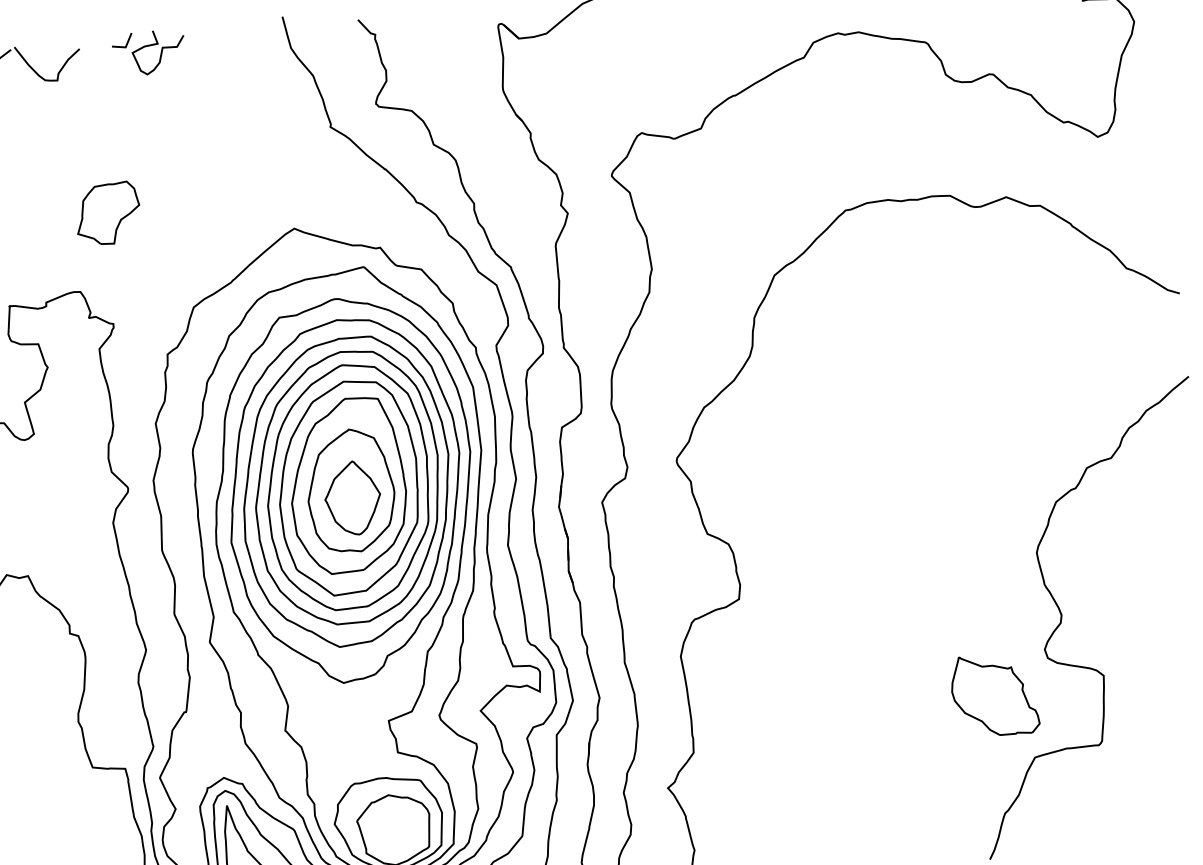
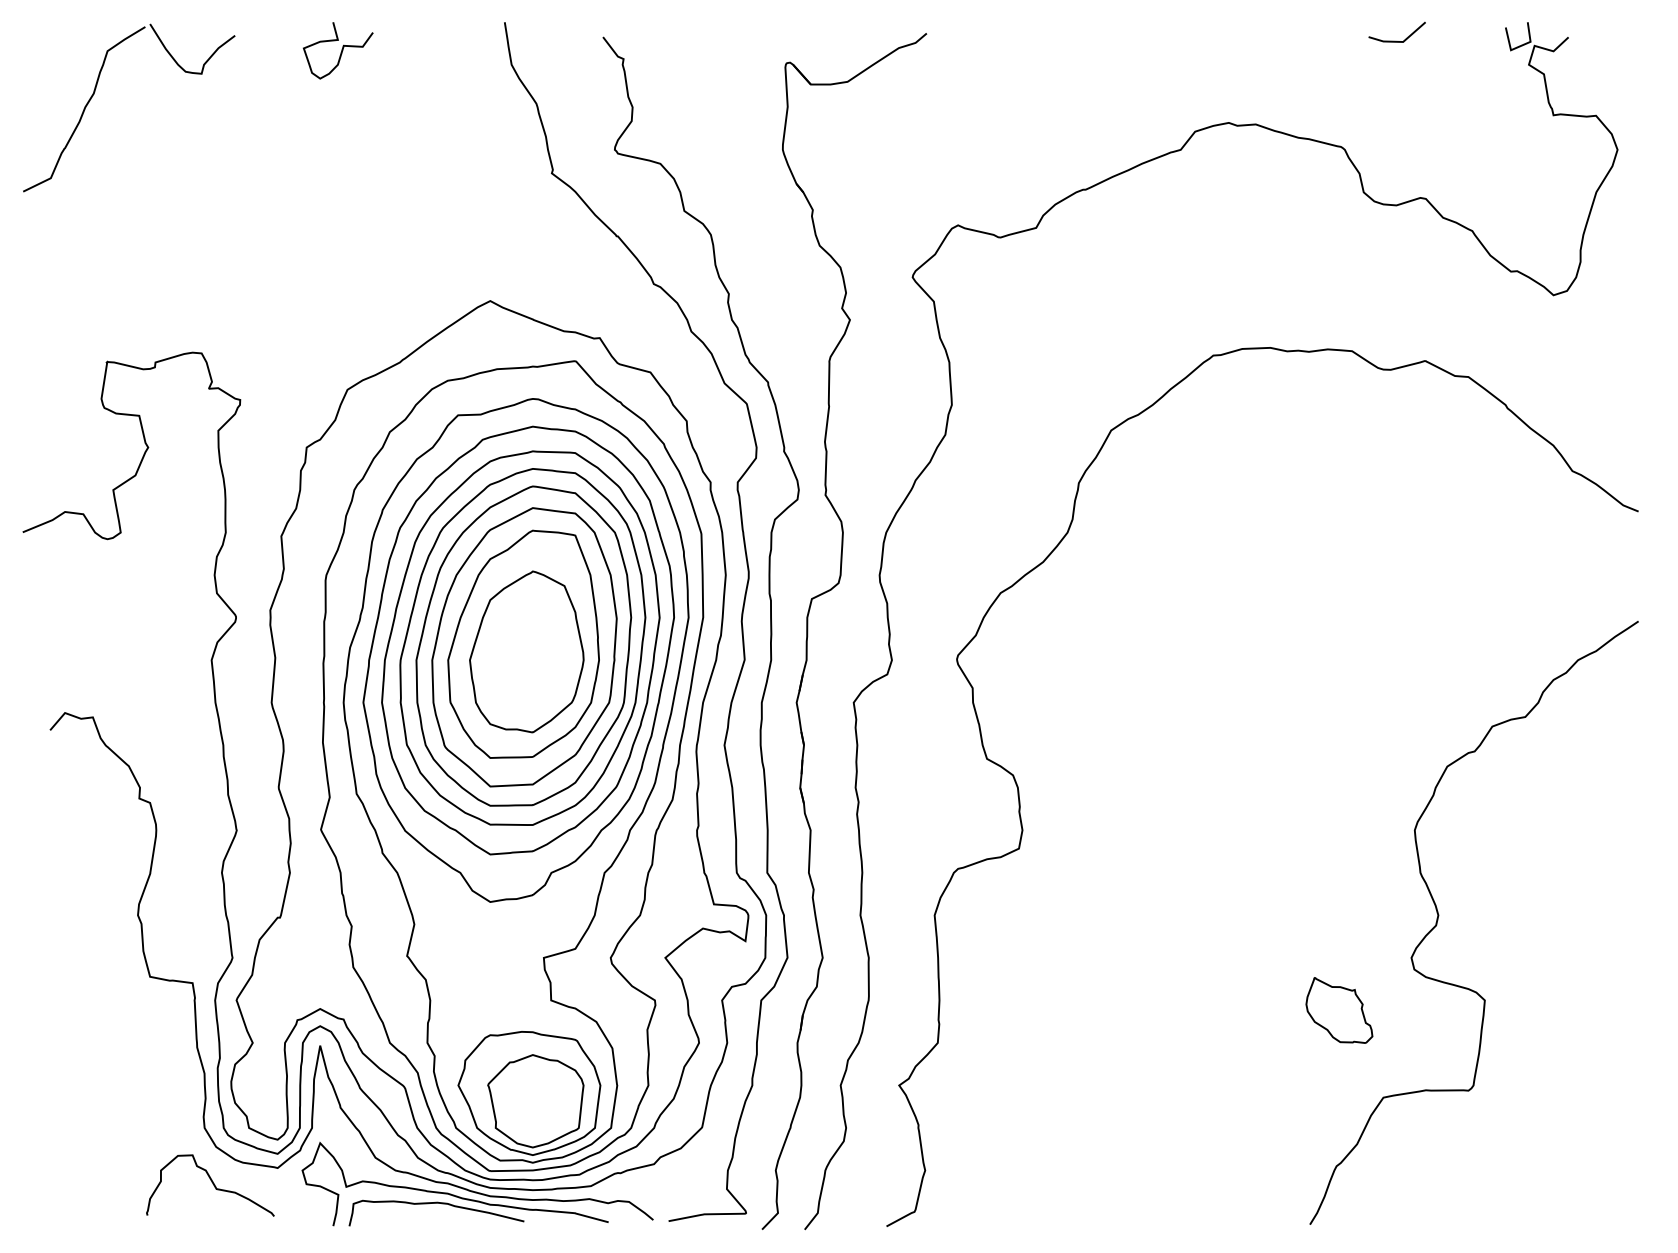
line: (126, 42) -> (297, 34), removed
part: (107, 213) -> (248, 254), removed
part: (352, 498) -> (528, 661), removed
part: (994, 695) -> (1339, 1010), size x0.6

